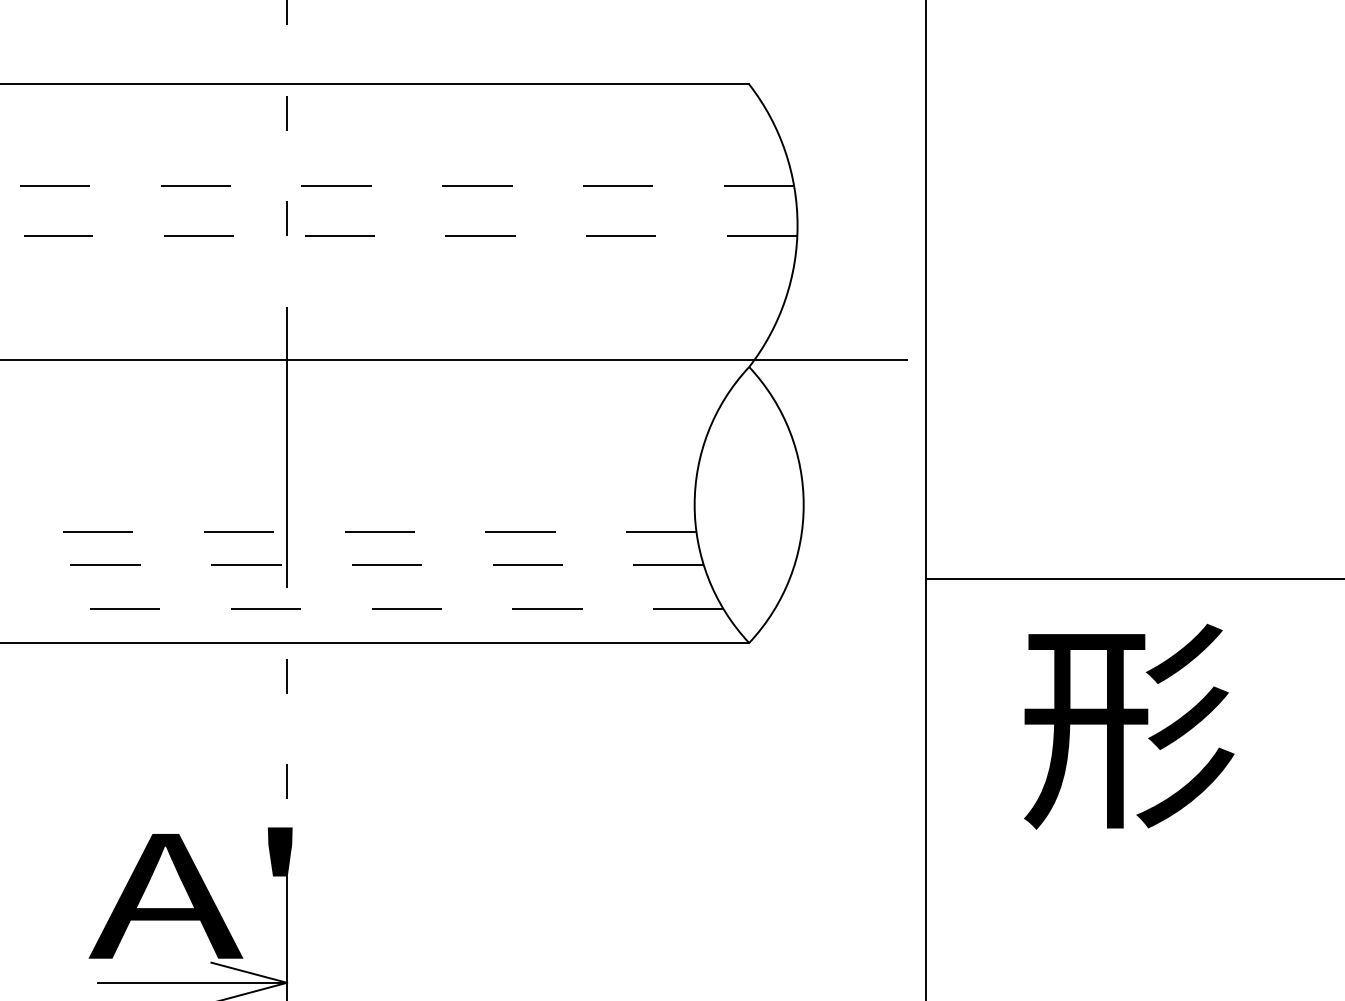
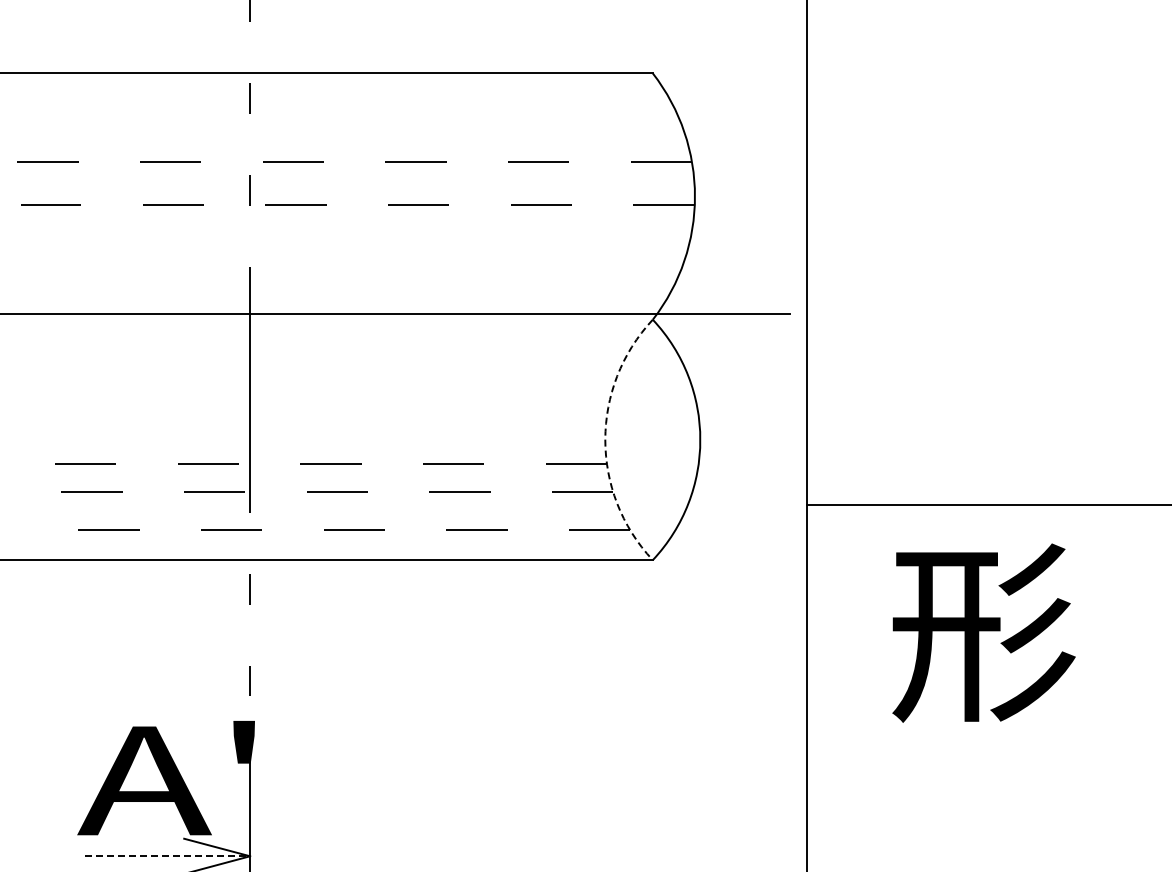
arc: (694, 504) -> (605, 439), solid -> dashed
line: (193, 983) -> (168, 856), solid -> dashed

